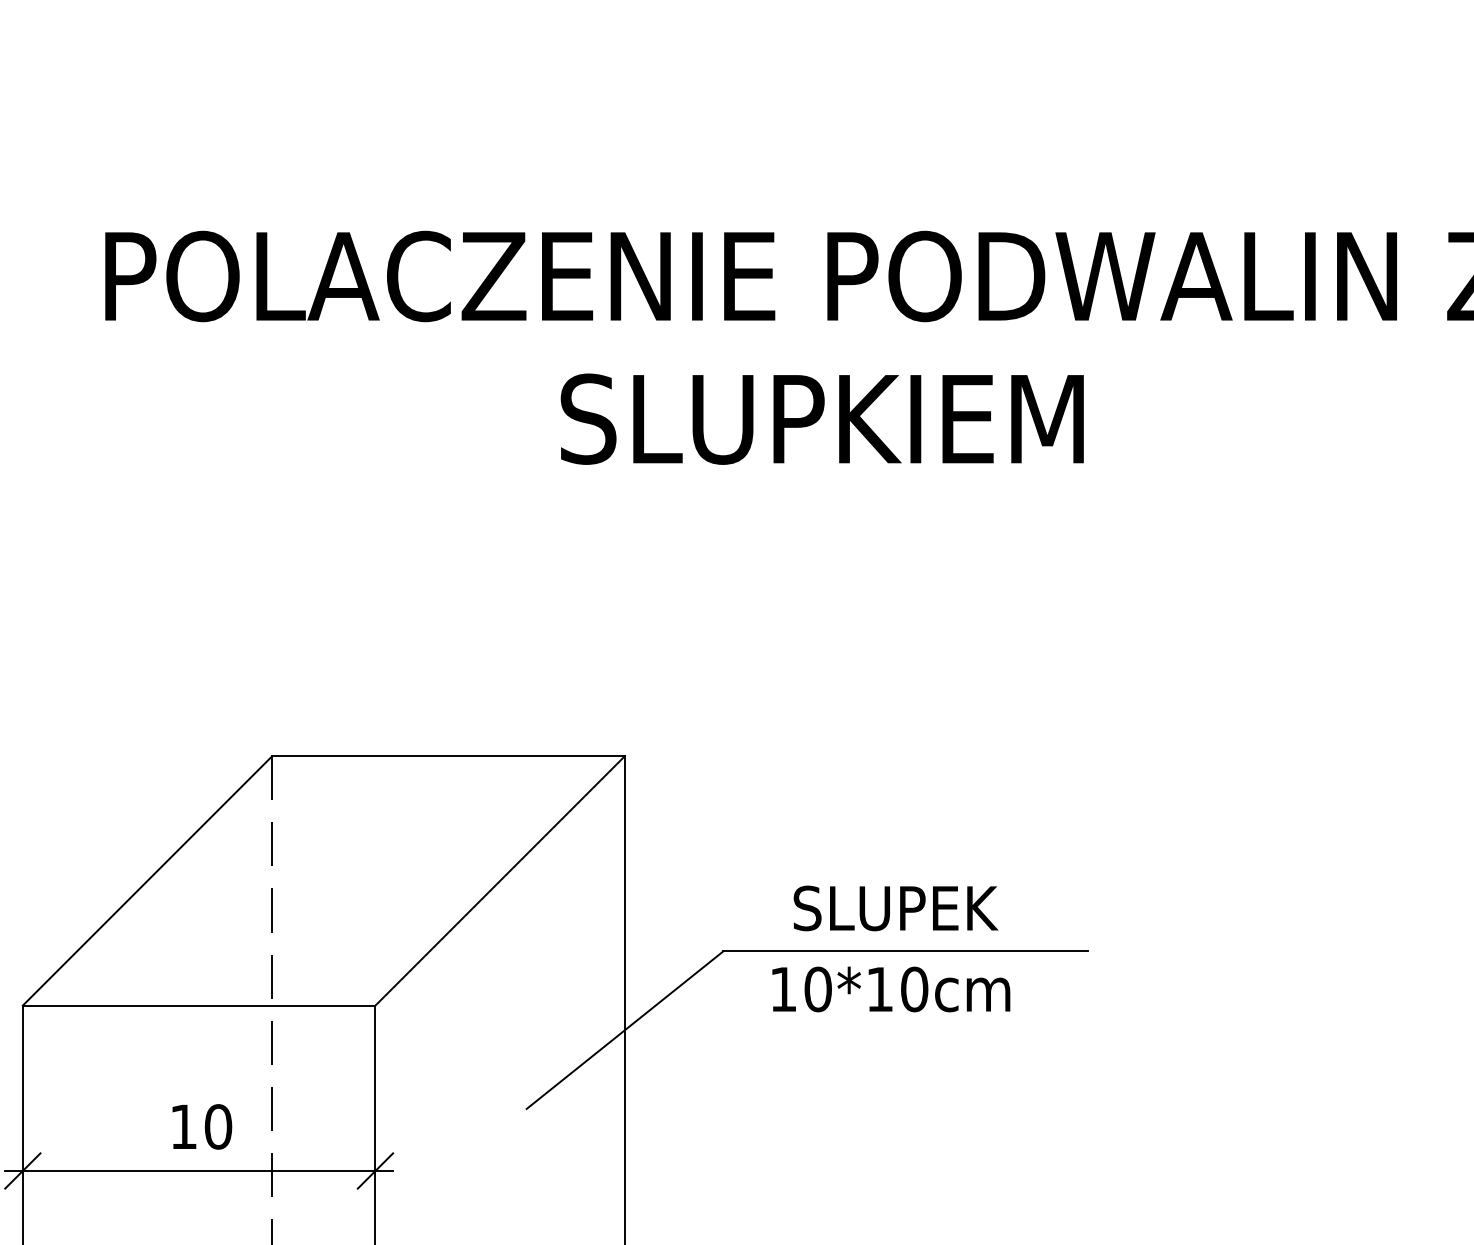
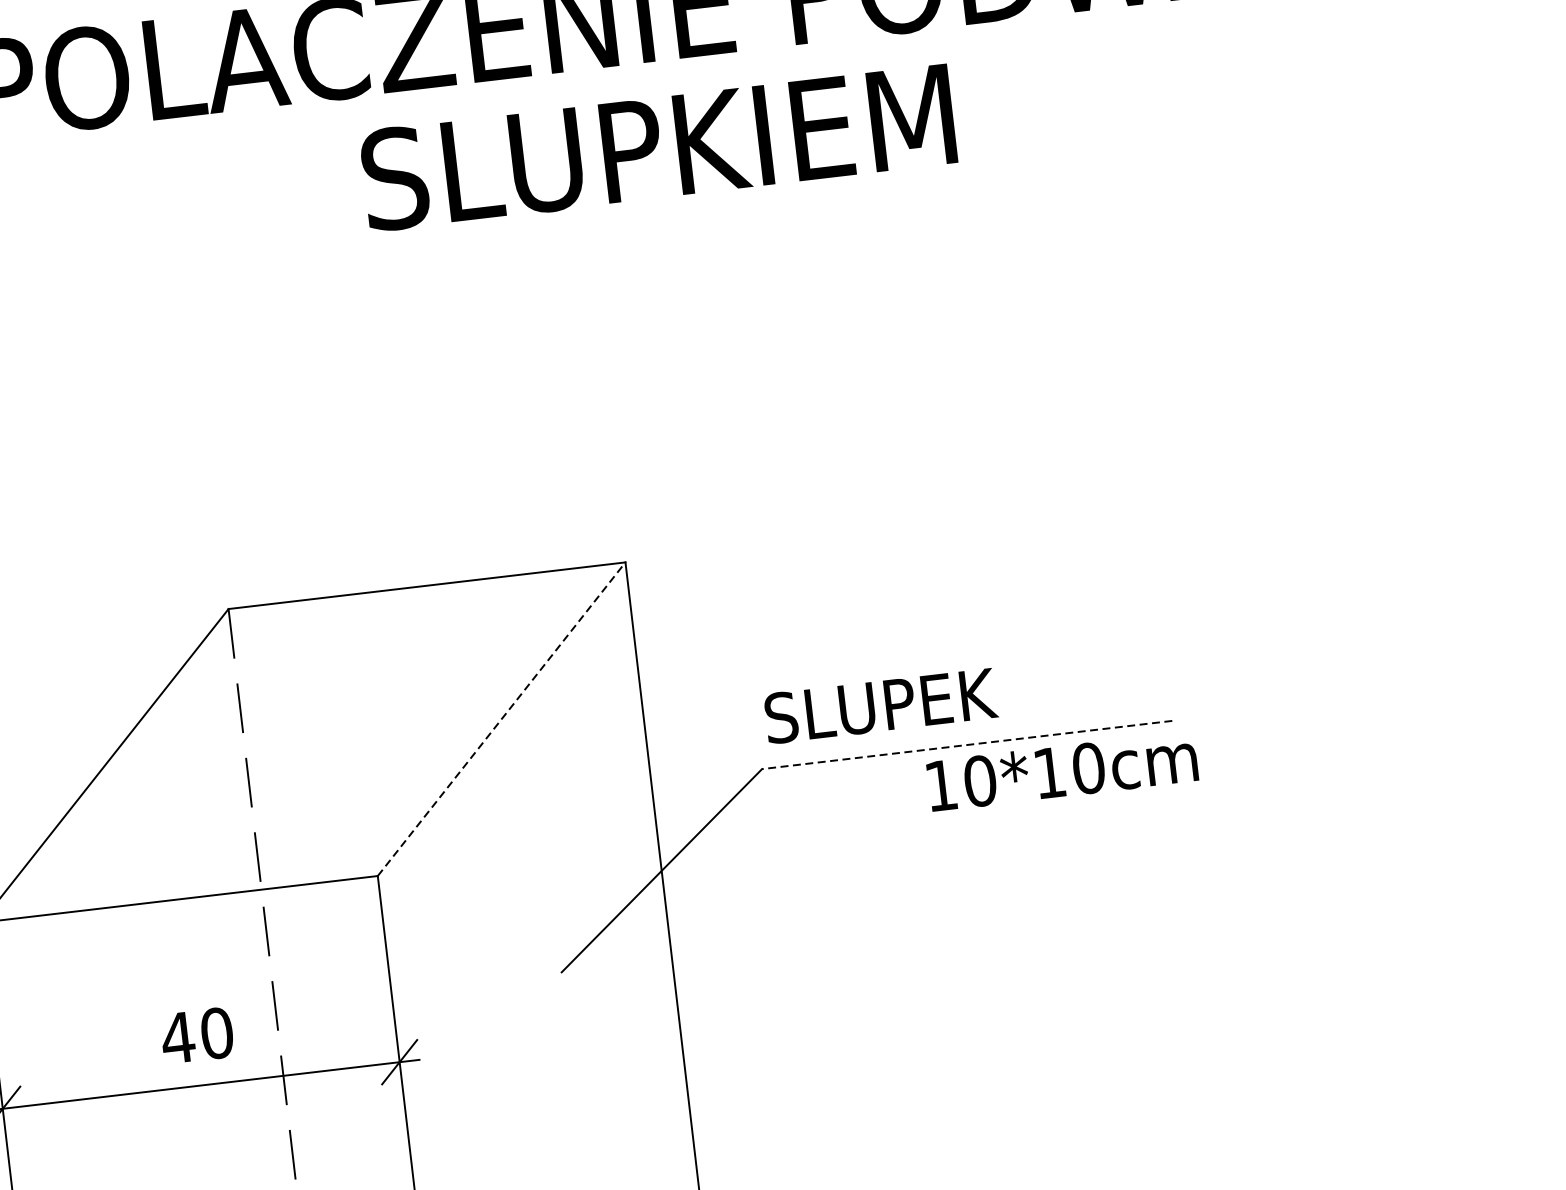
text: (821, 418) -> (657, 147), moved
line: (500, 880) -> (501, 718), solid -> dashed
text: (895, 908) -> (880, 706), moved
line: (904, 951) -> (966, 745), solid -> dashed
text: (891, 989) -> (1062, 771), moved
text: (183, 1126) -> (177, 1037), 10 -> 40

